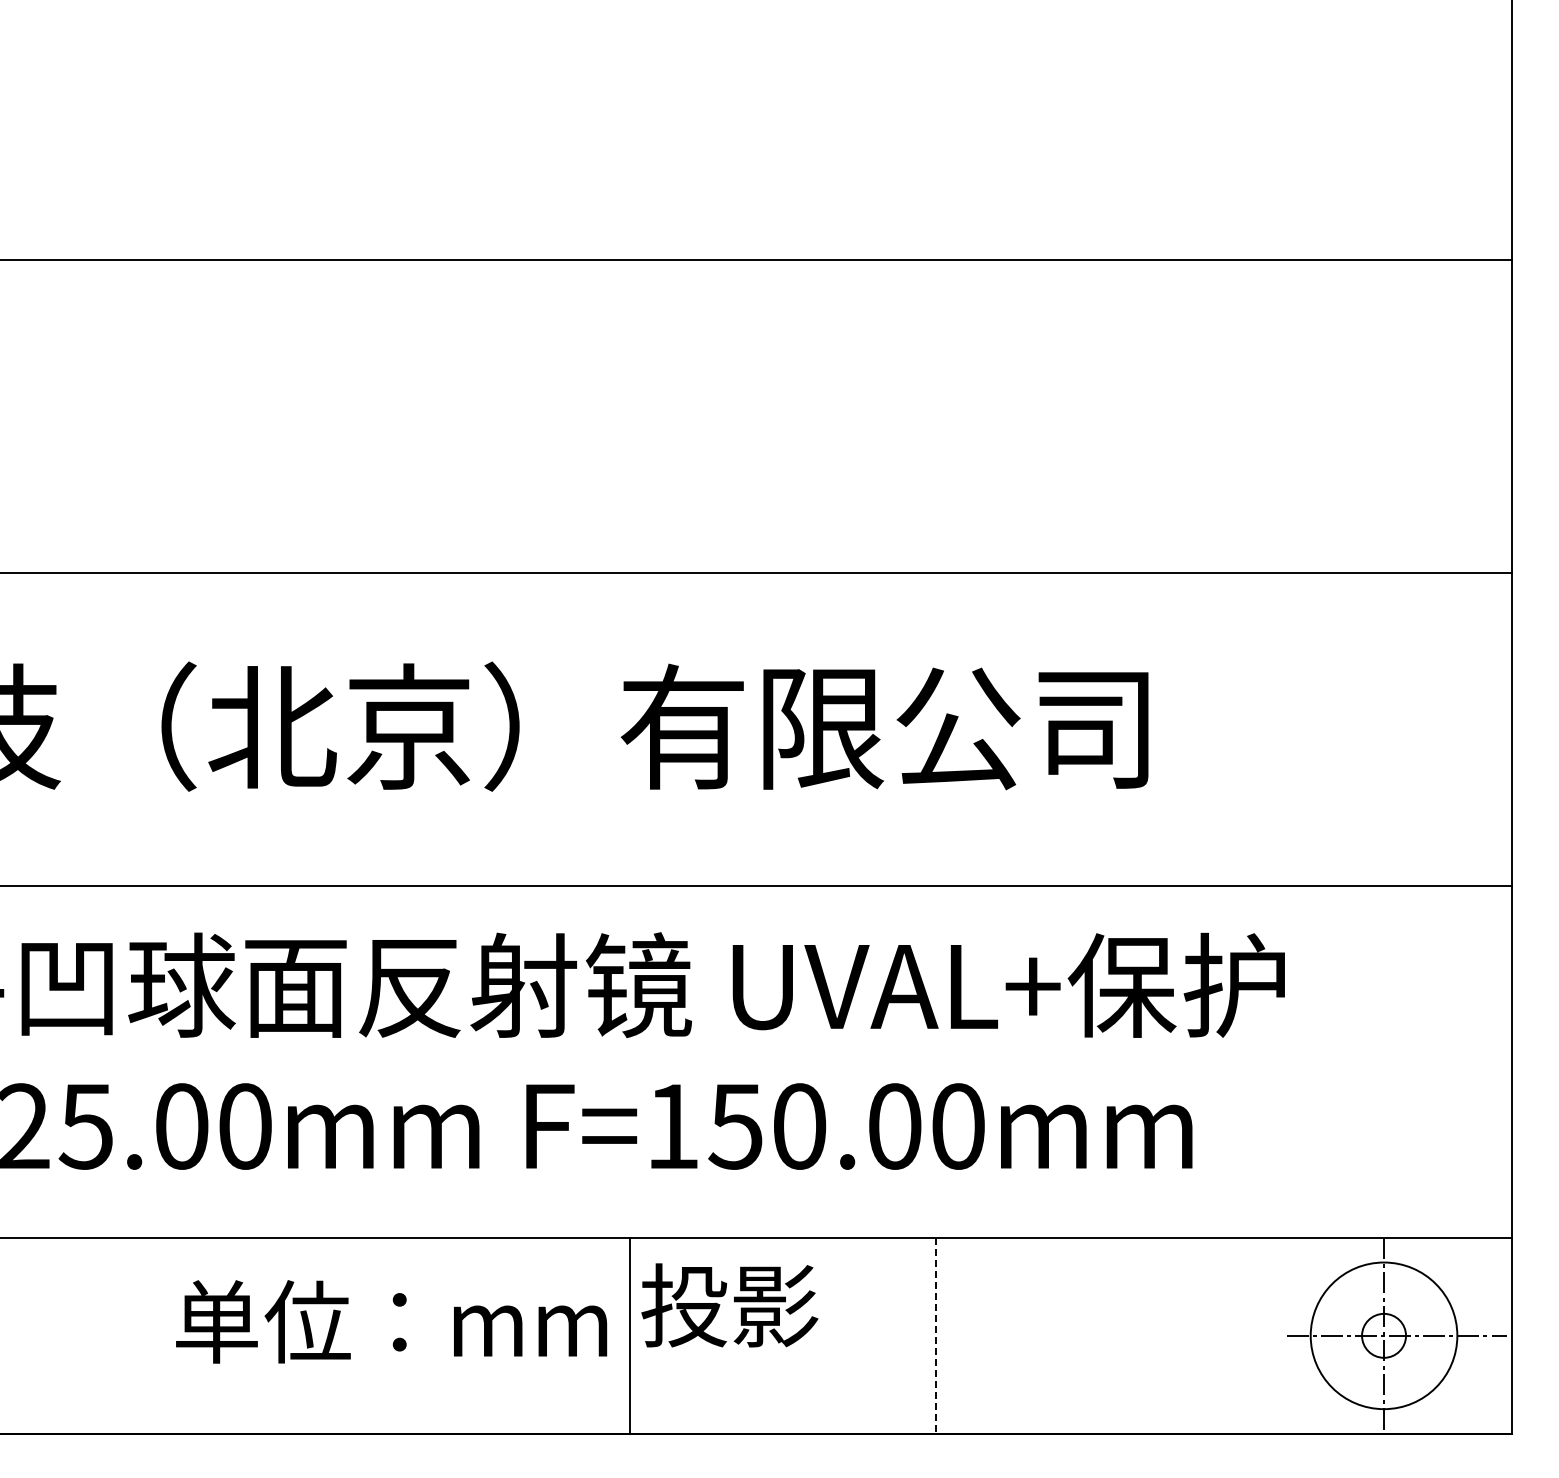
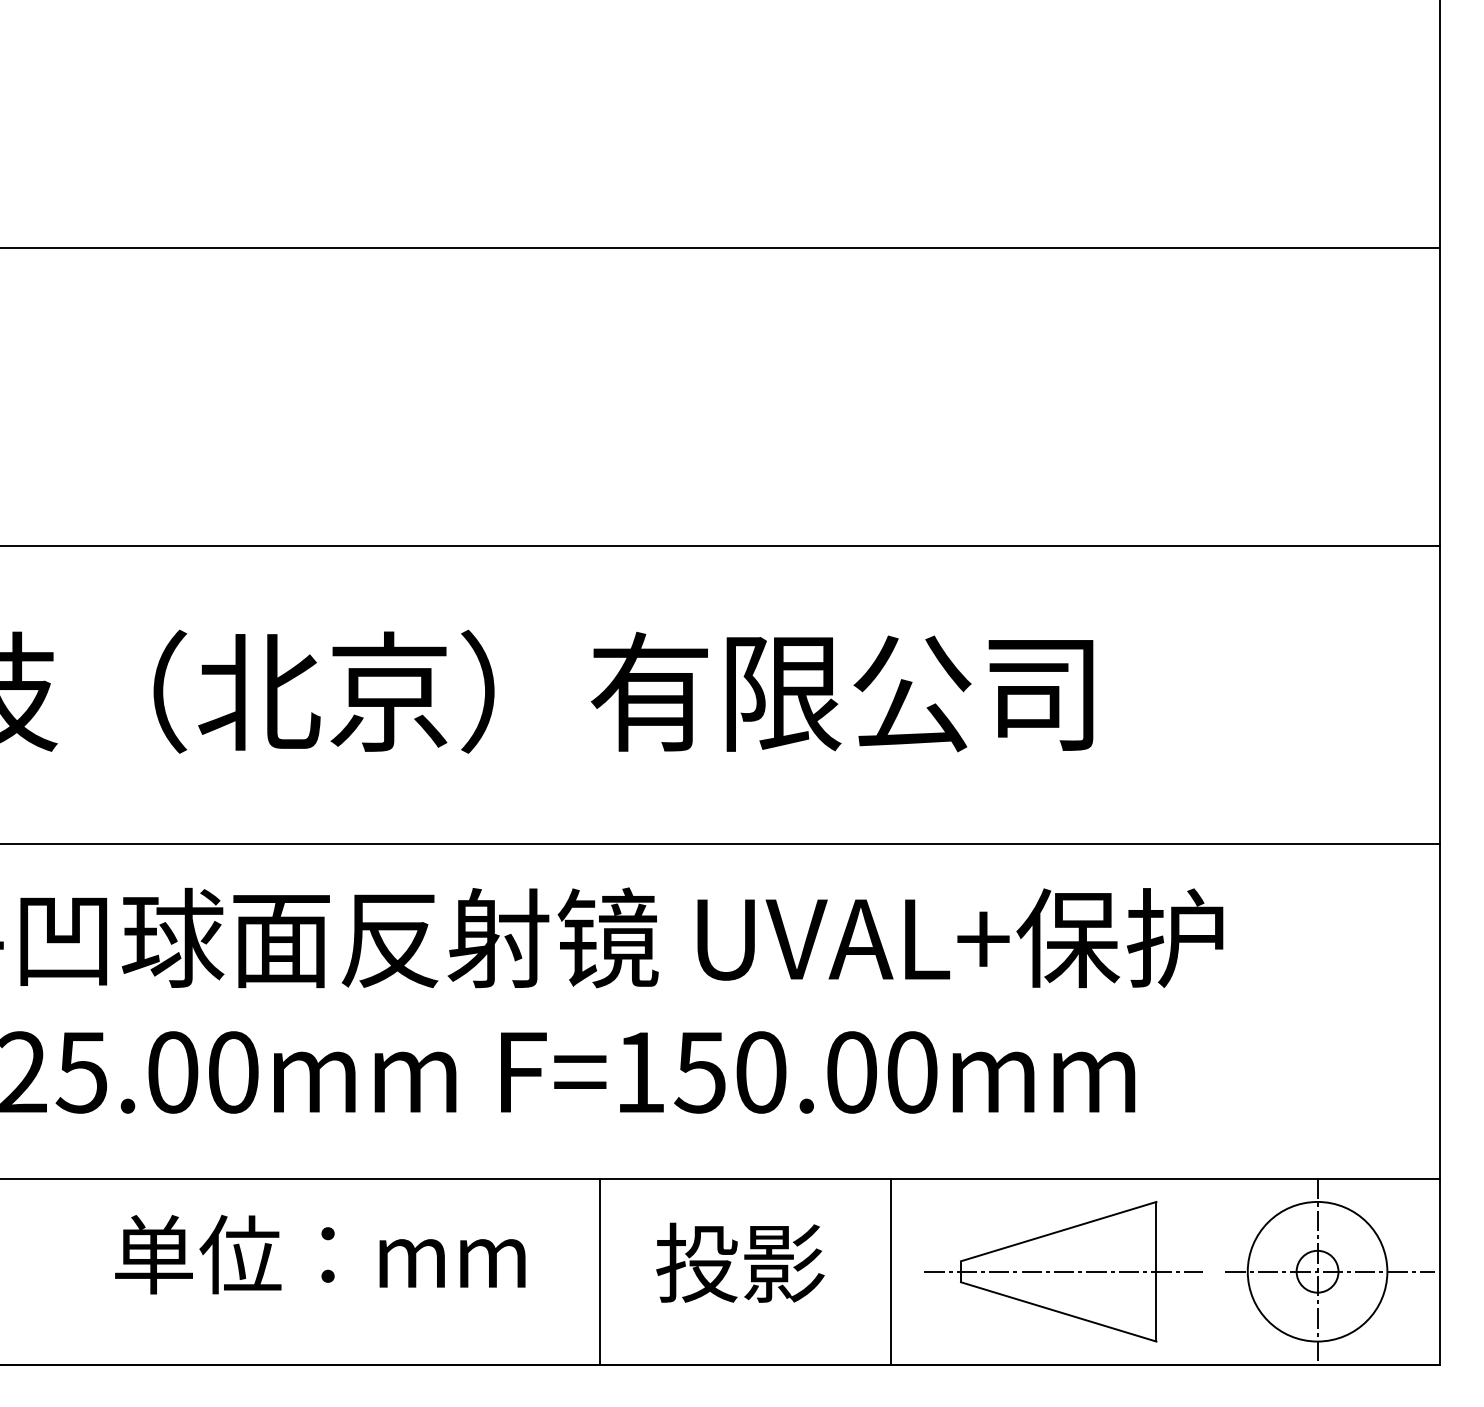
text: (729, 1305) -> (740, 1262), moved
text: (391, 1321) -> (320, 1254), moved
line: (936, 1335) -> (891, 1271), dashed -> solid
part: (1116, 1335) -> (1062, 1271), added

